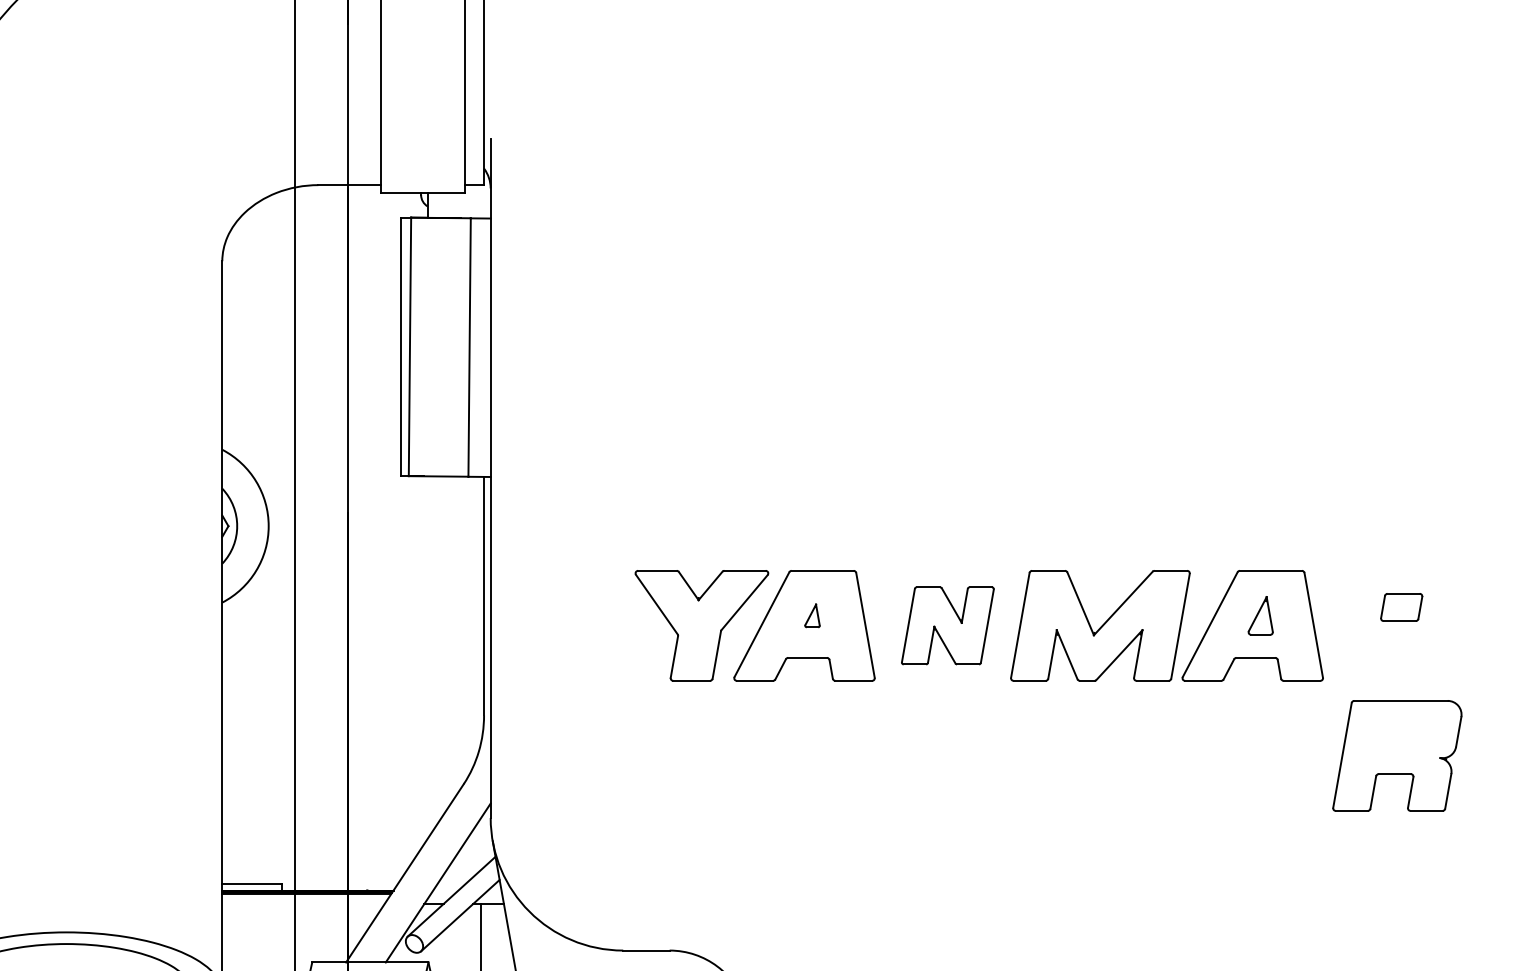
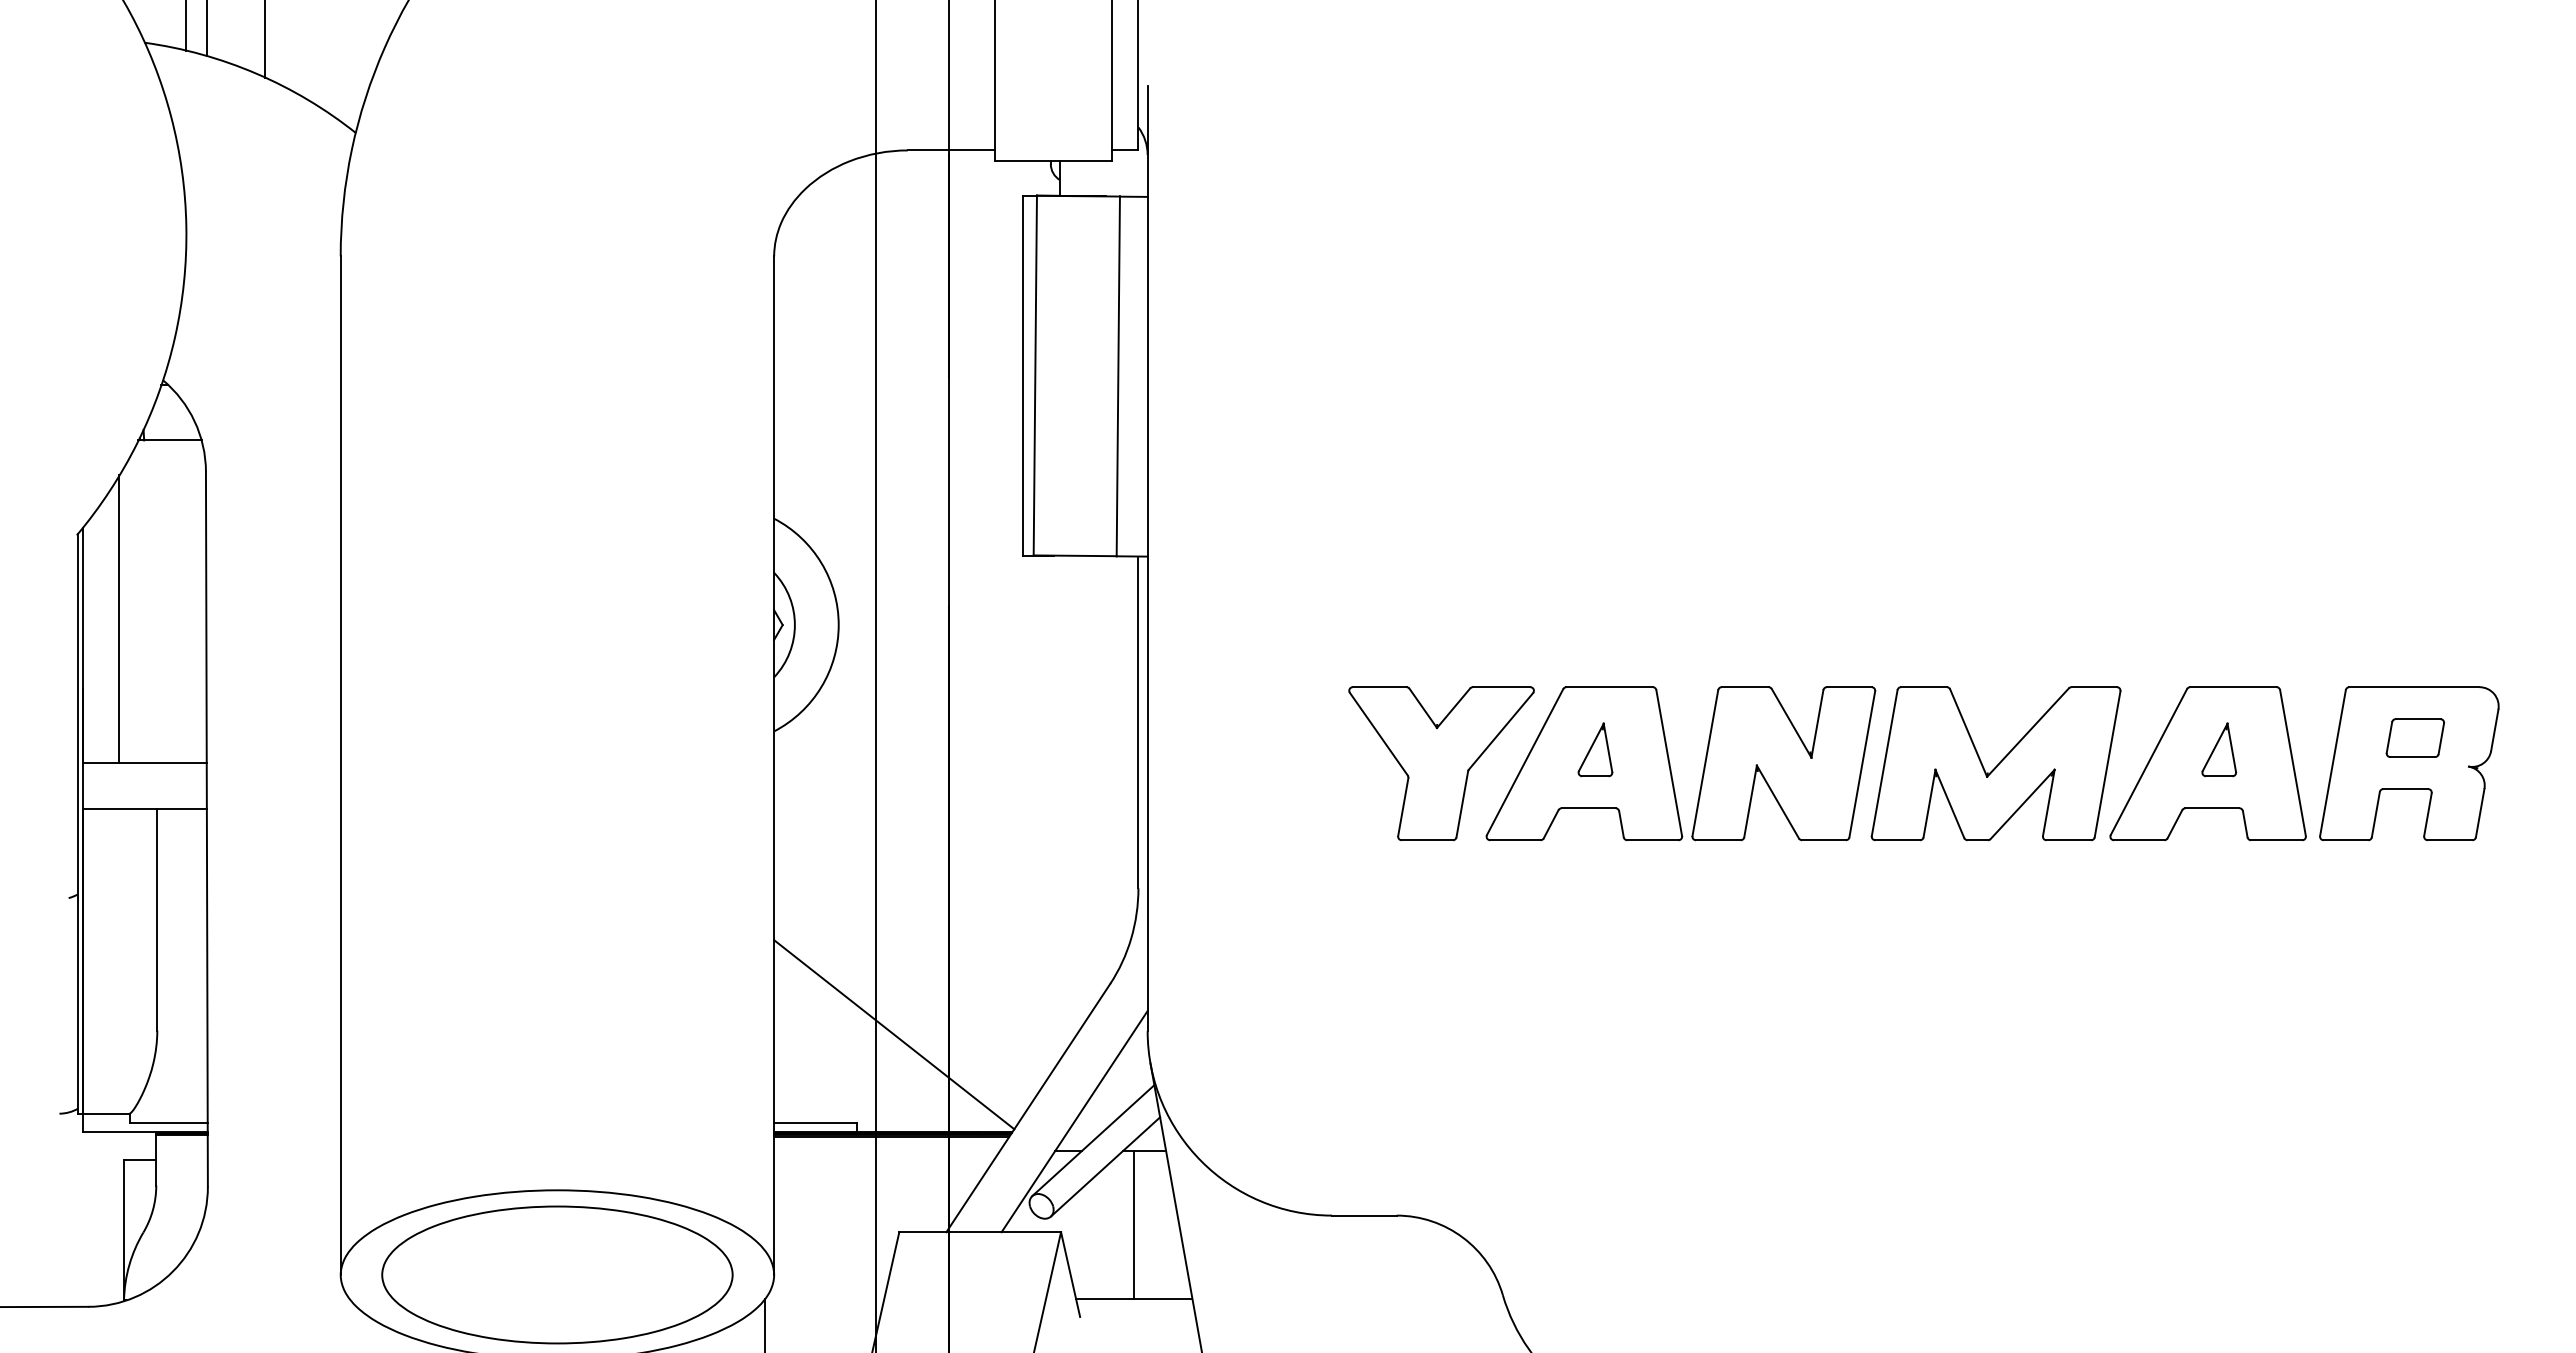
part: (812, 615) -> (1595, 749), size x1.67
part: (947, 625) -> (1783, 763), size x1.43
part: (1397, 755) -> (2409, 763), moved
line: (308, 820) -> (894, 1034), added

